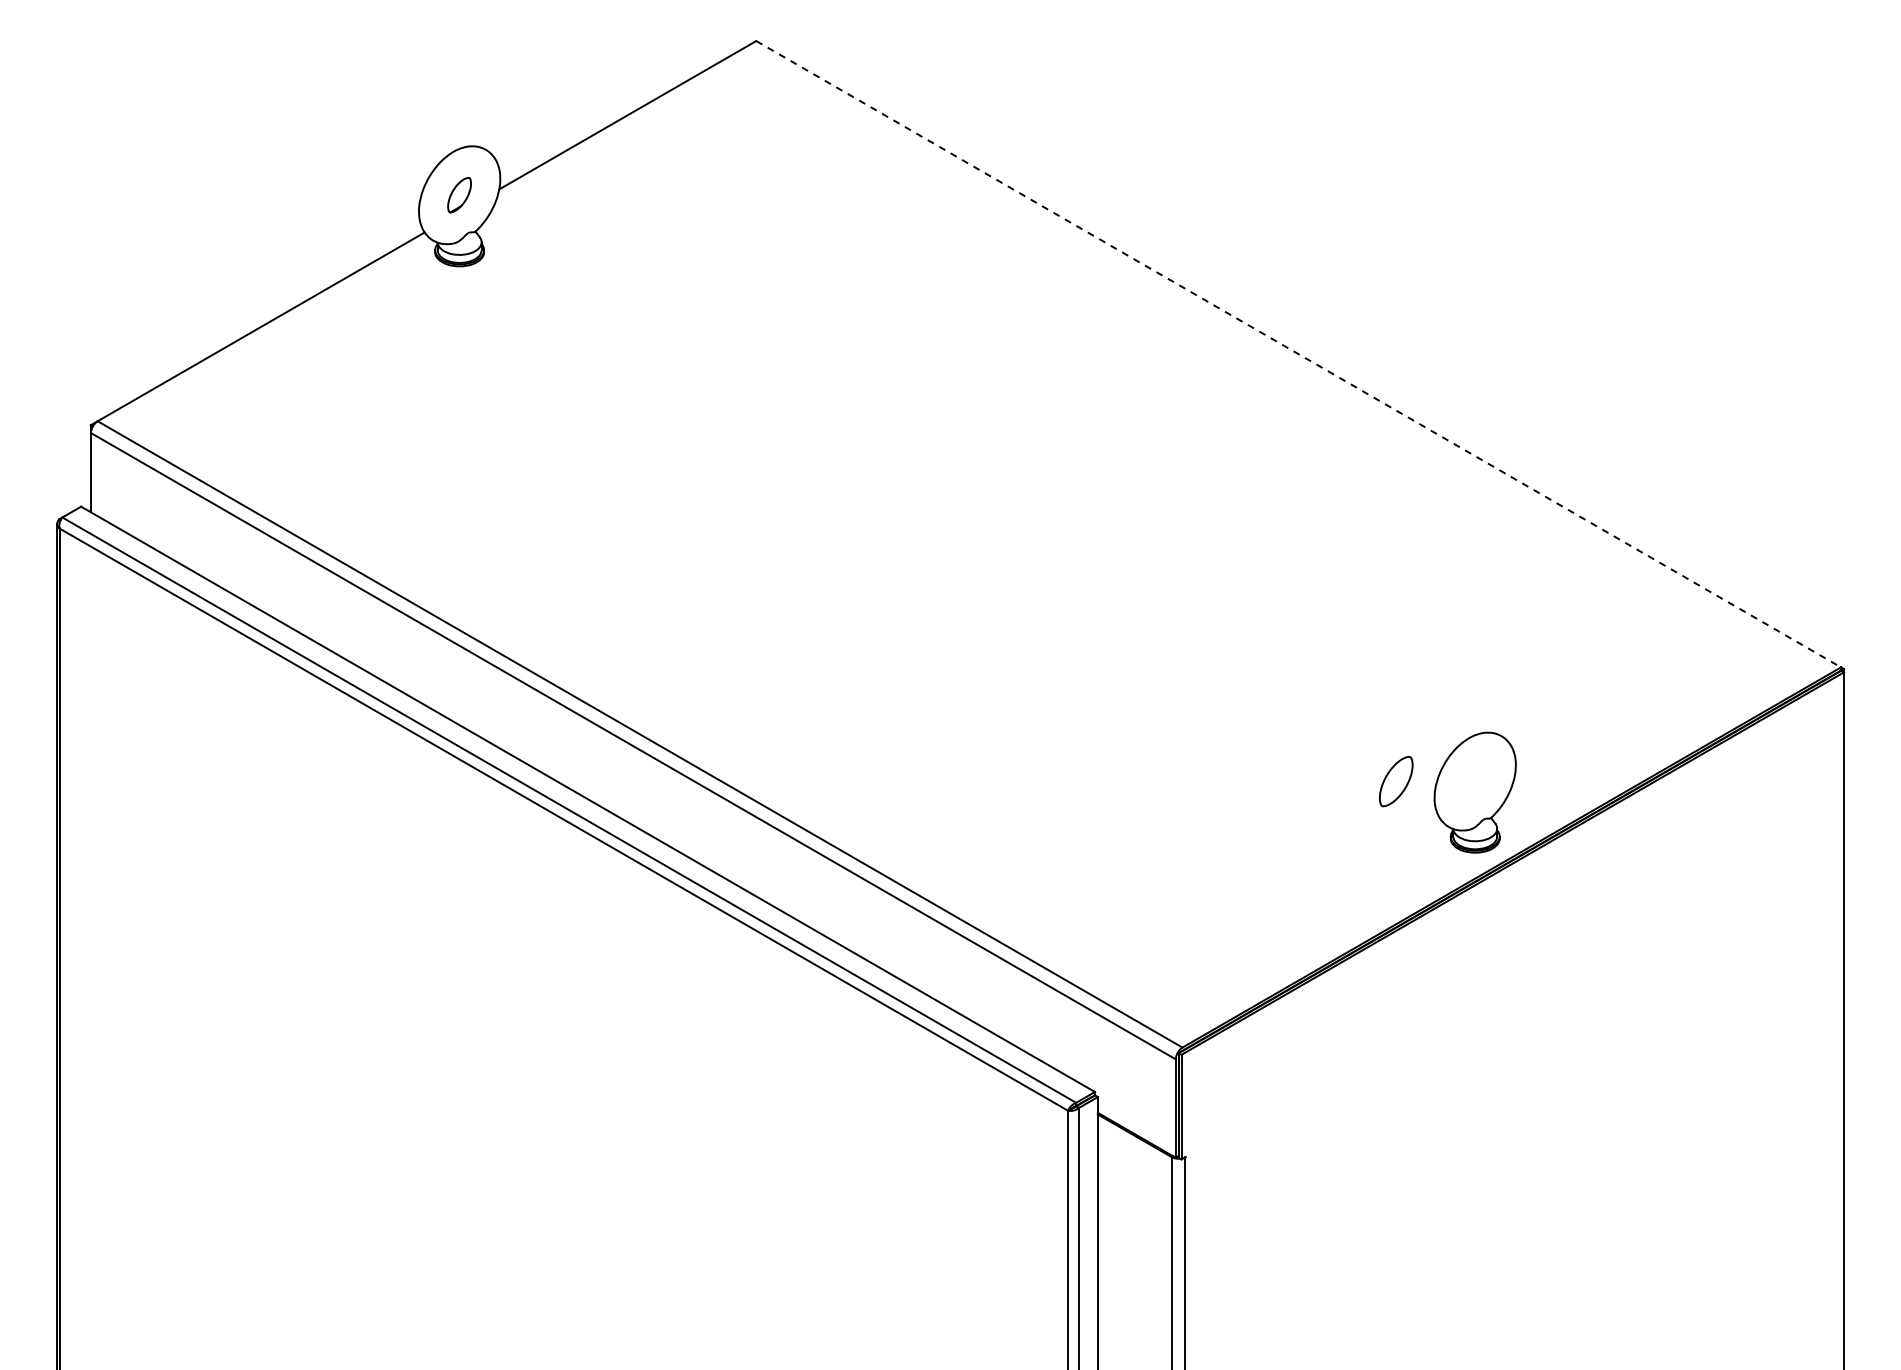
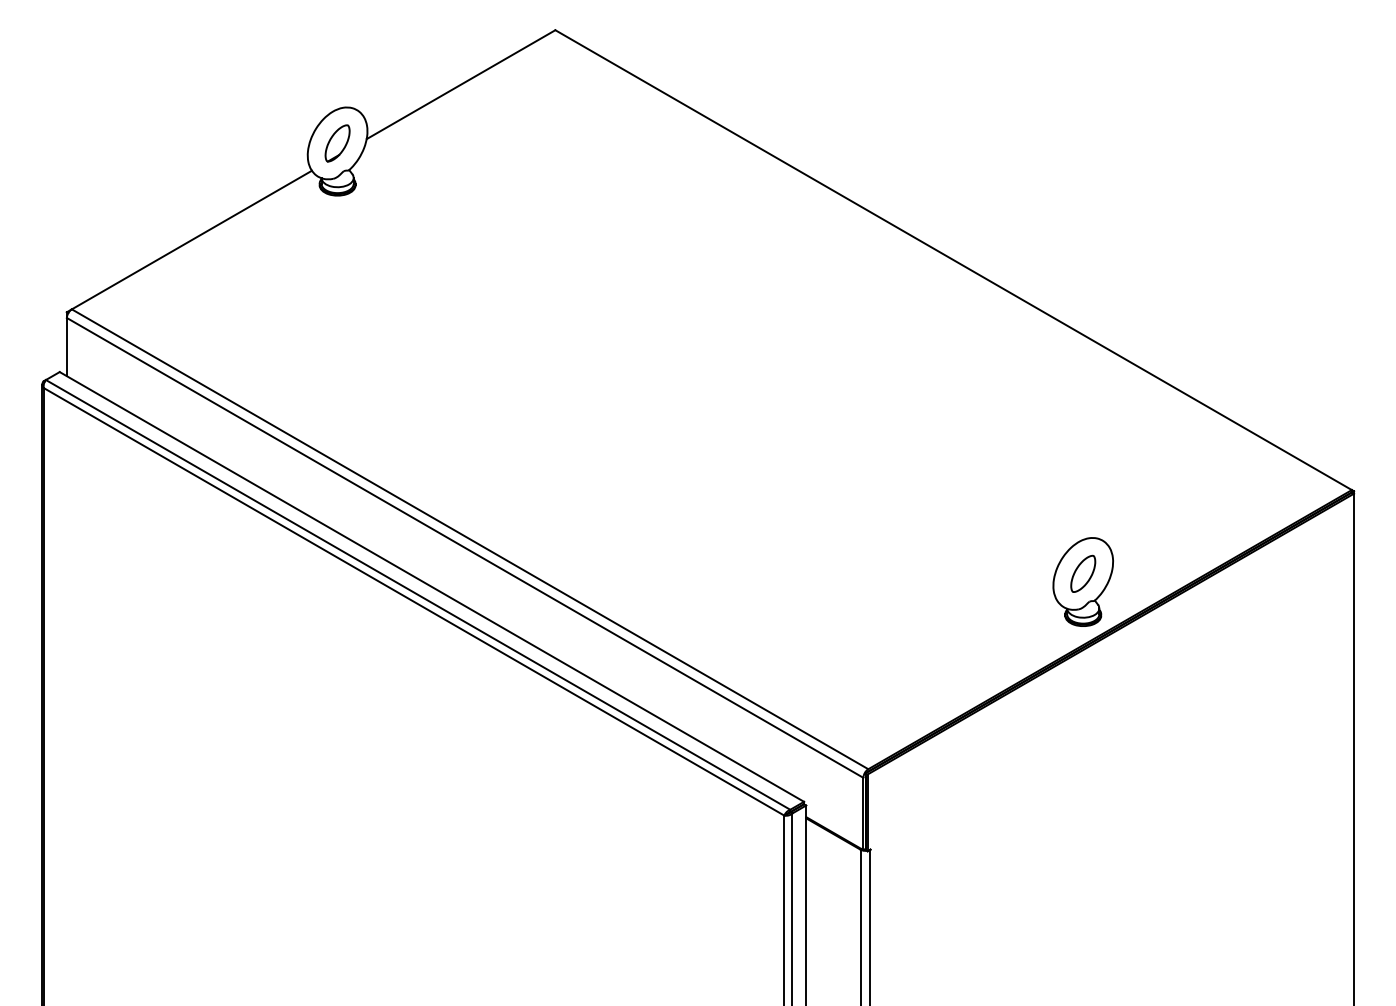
part: (459, 194) -> (337, 142), size x1.43
line: (1299, 354) -> (954, 260), dashed -> solid
part: (1396, 781) -> (1083, 573), moved

